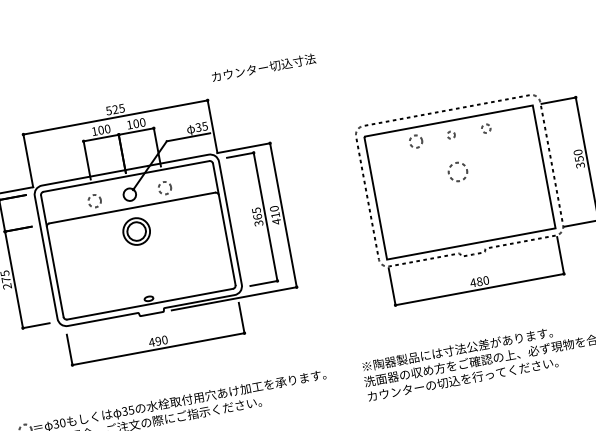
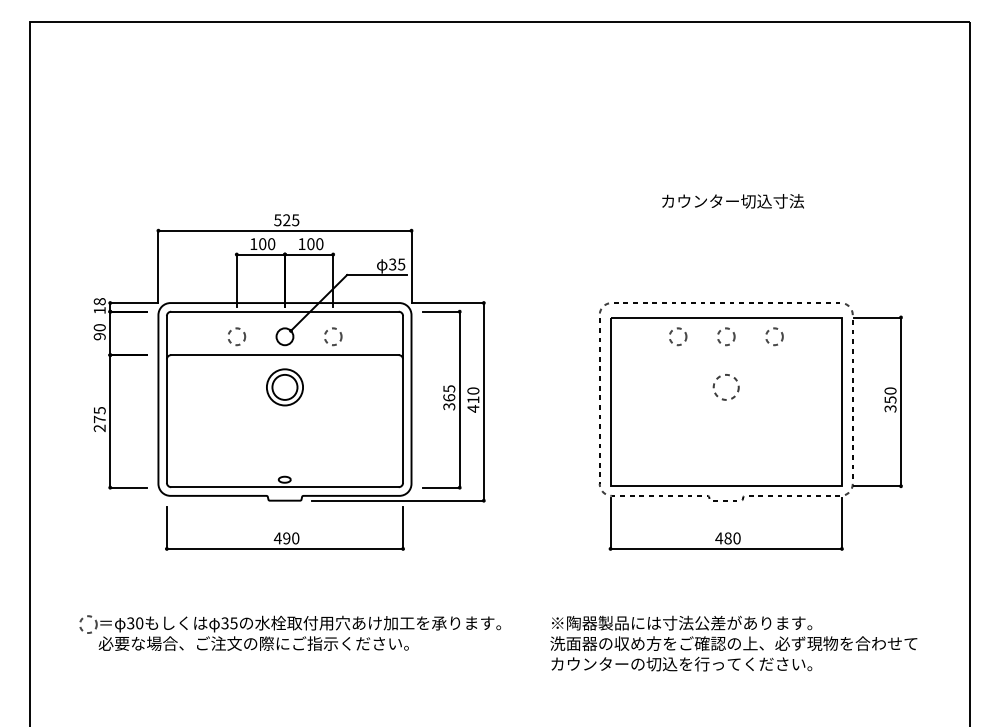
text: (263, 68) -> (732, 201), moved
circle: (486, 128) -> (774, 336), size x1.43
circle: (451, 134) -> (726, 336), size x1.67

